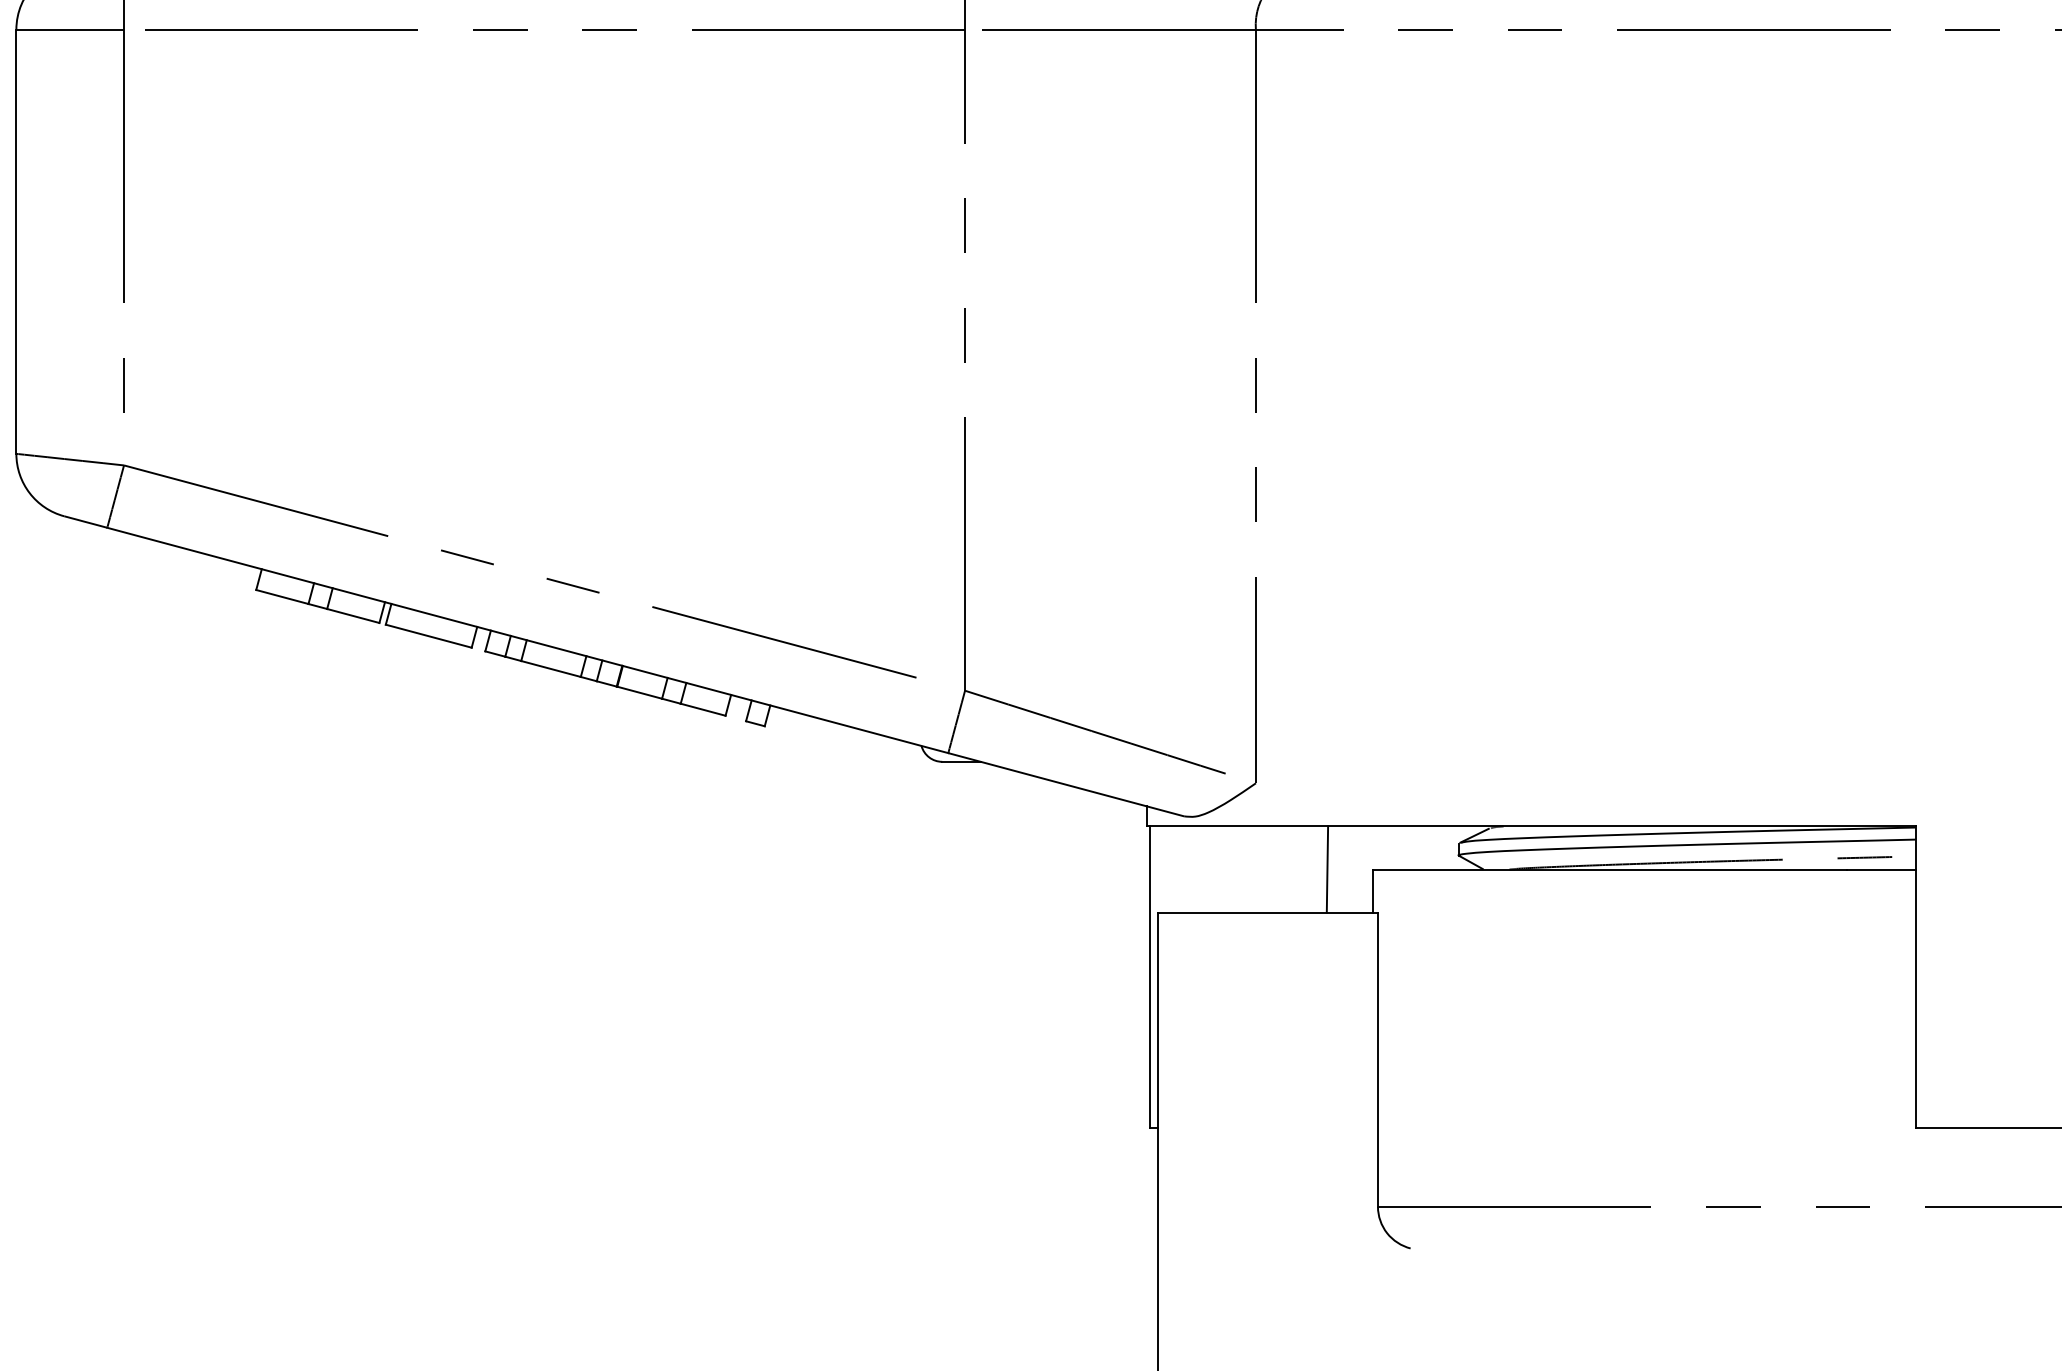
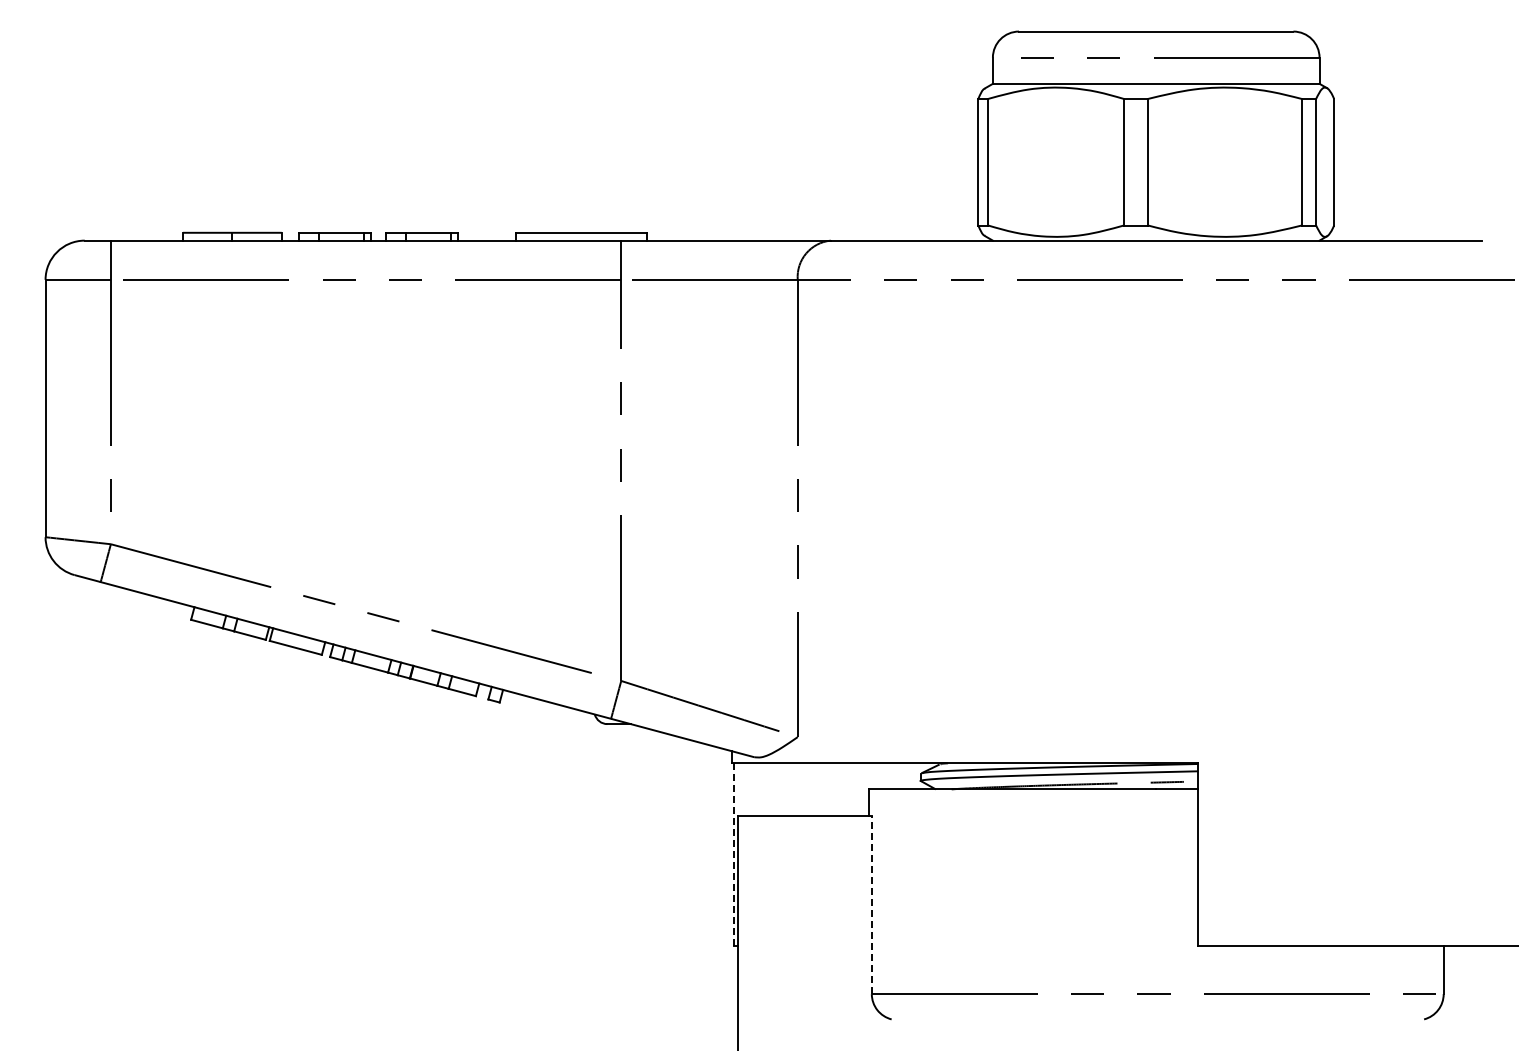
line: (1326, 869) -> (840, 789), removed
line: (1150, 976) -> (733, 854), solid -> dashed
line: (1377, 1059) -> (871, 904), solid -> dashed

